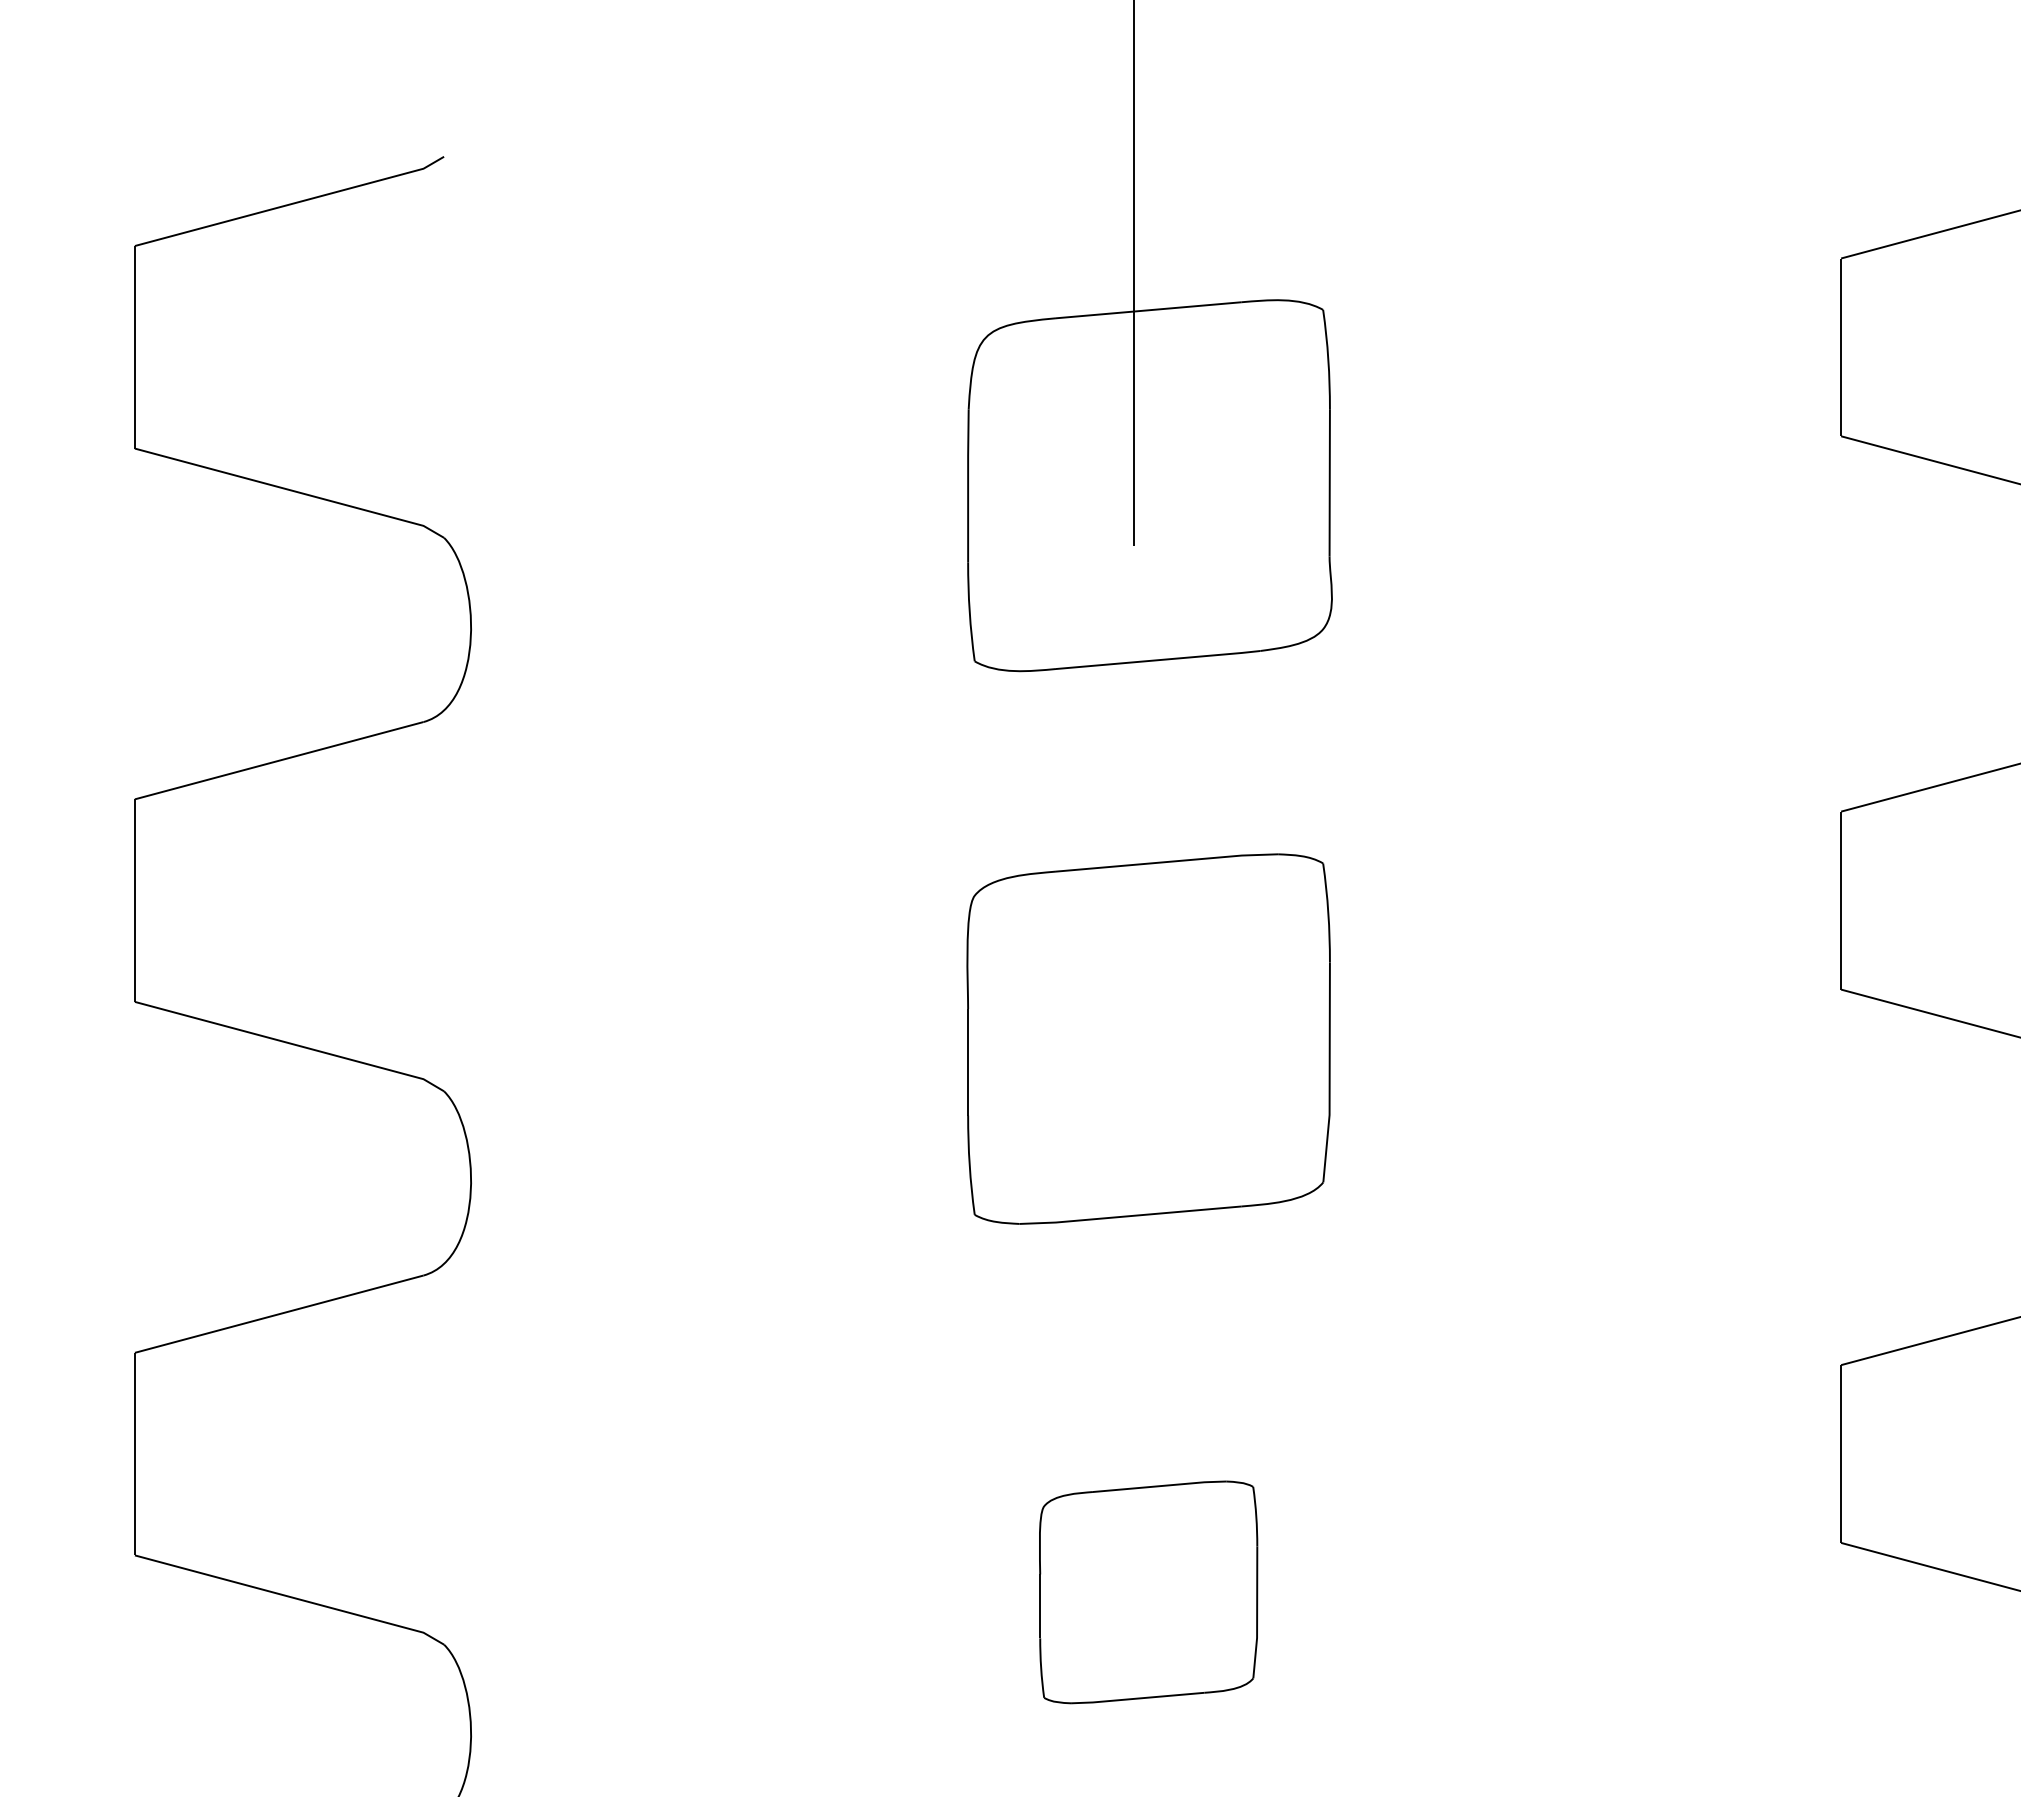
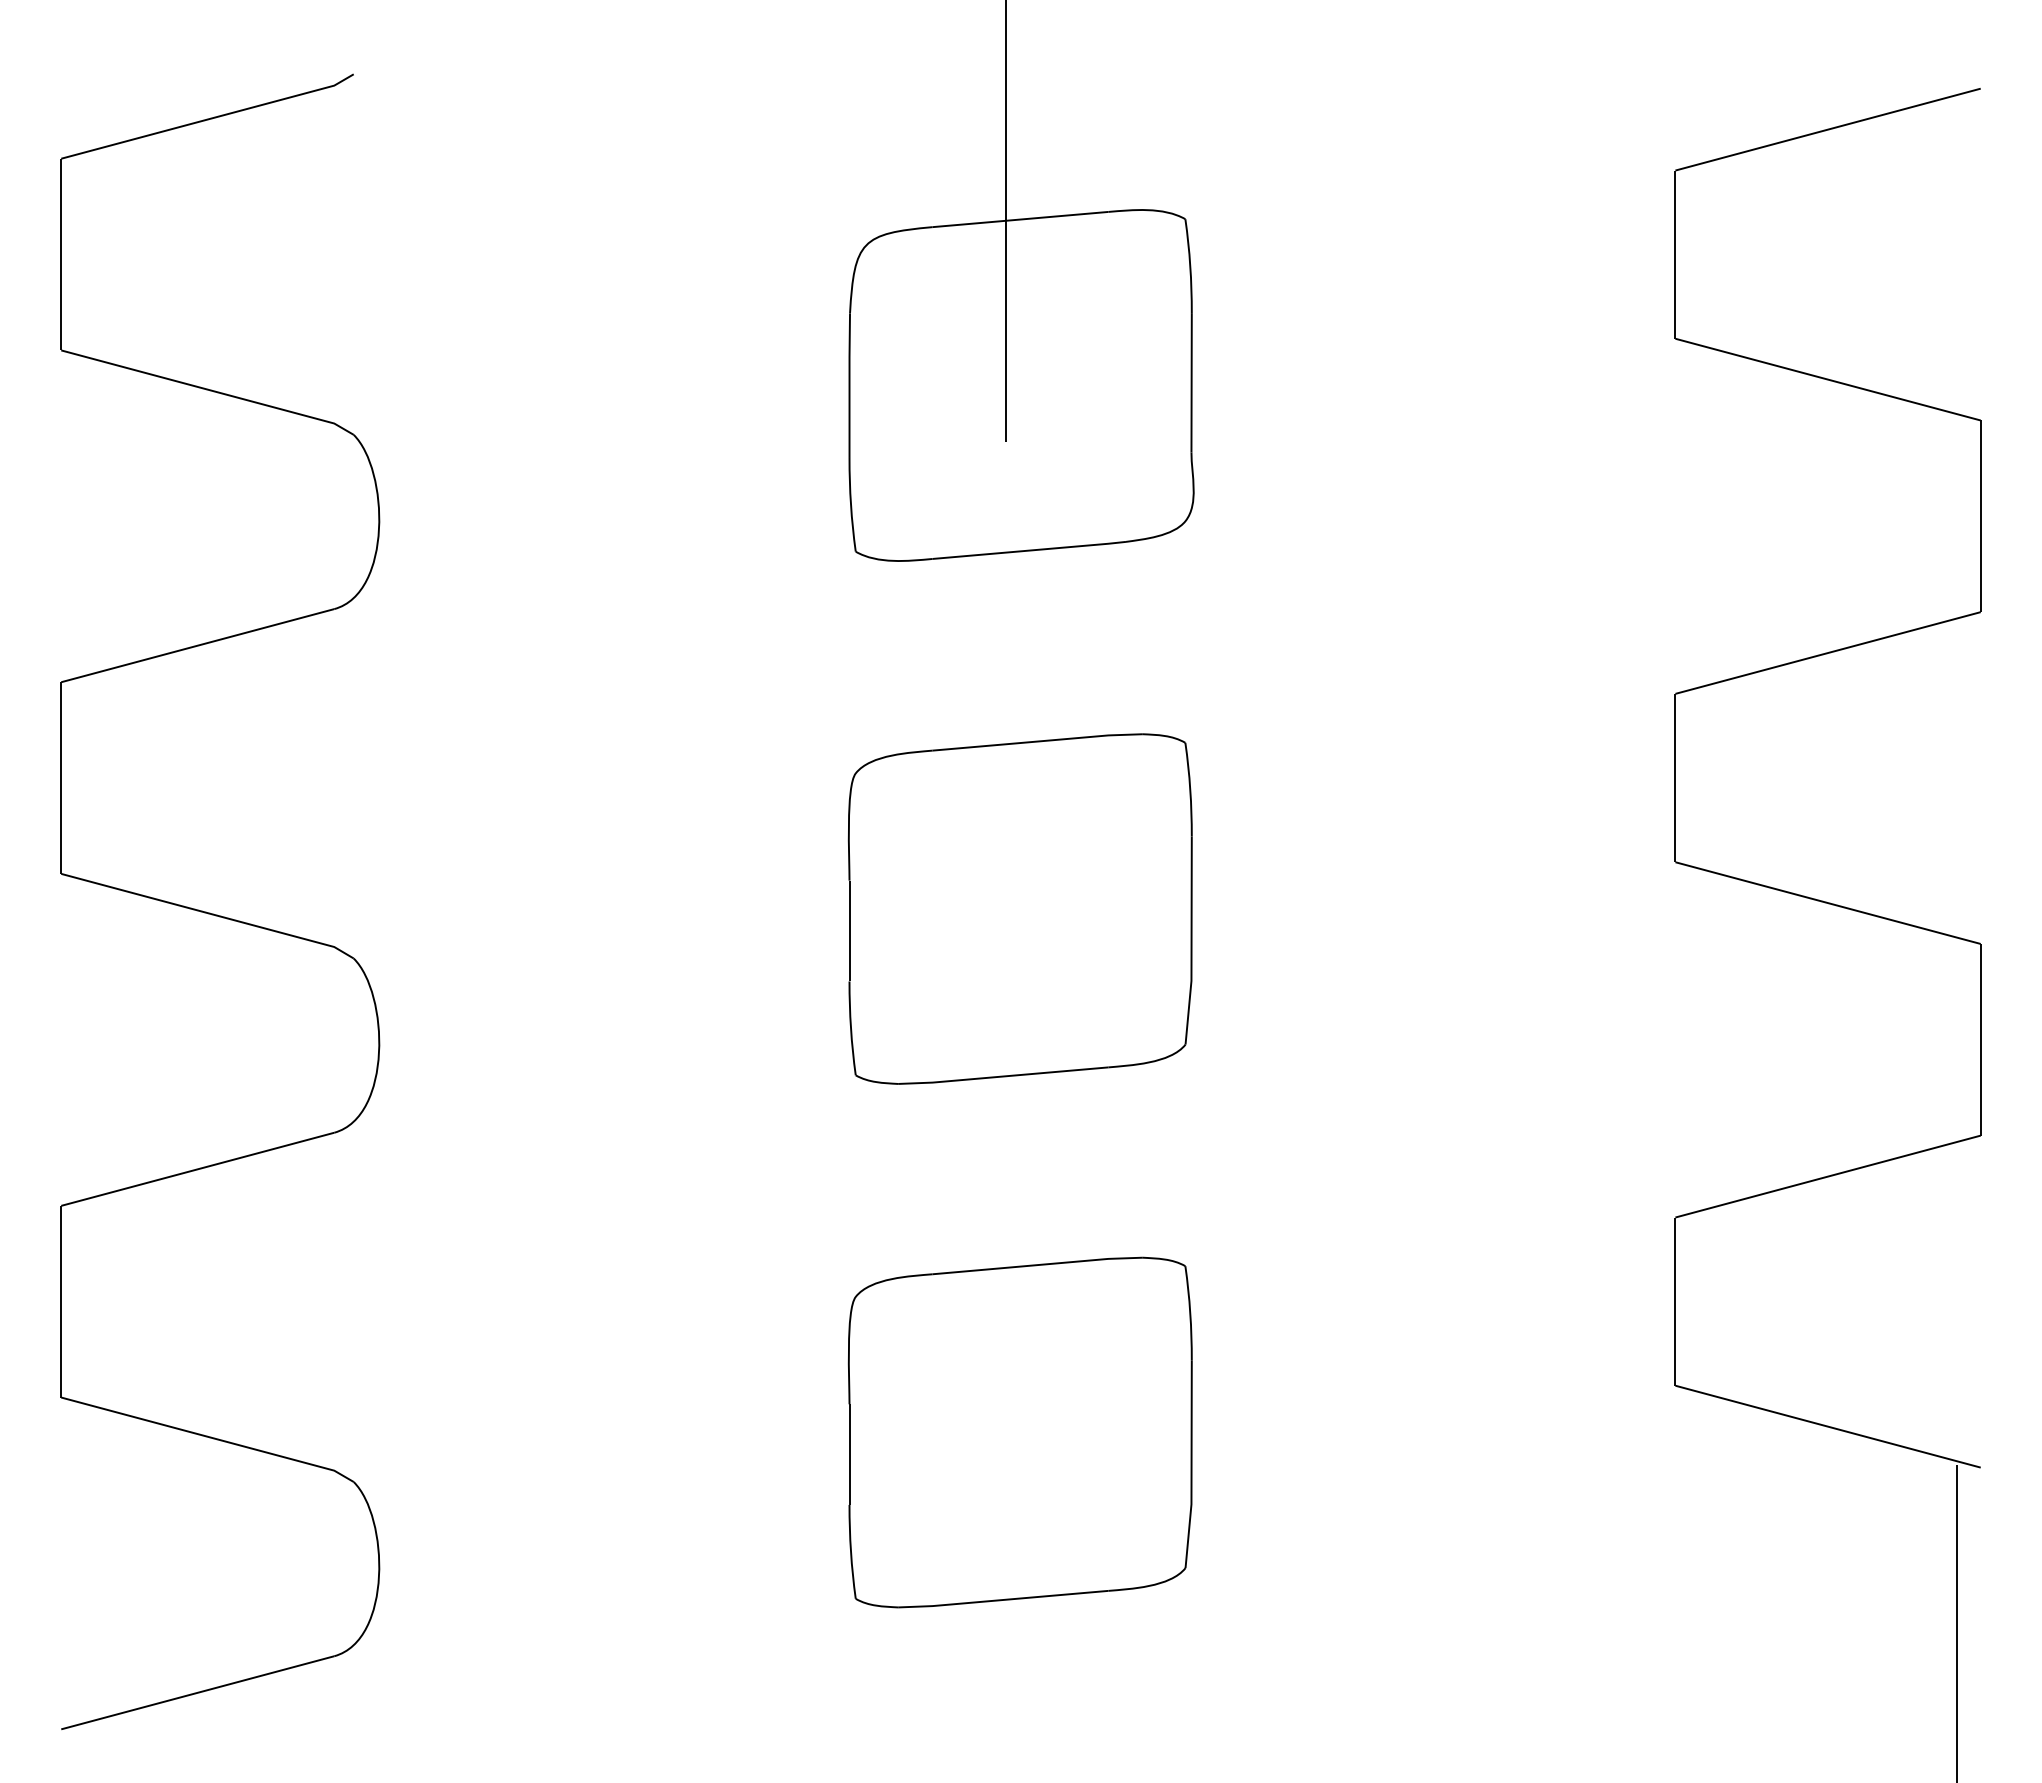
part: (1147, 1592) -> (1019, 1432), size x1.67

